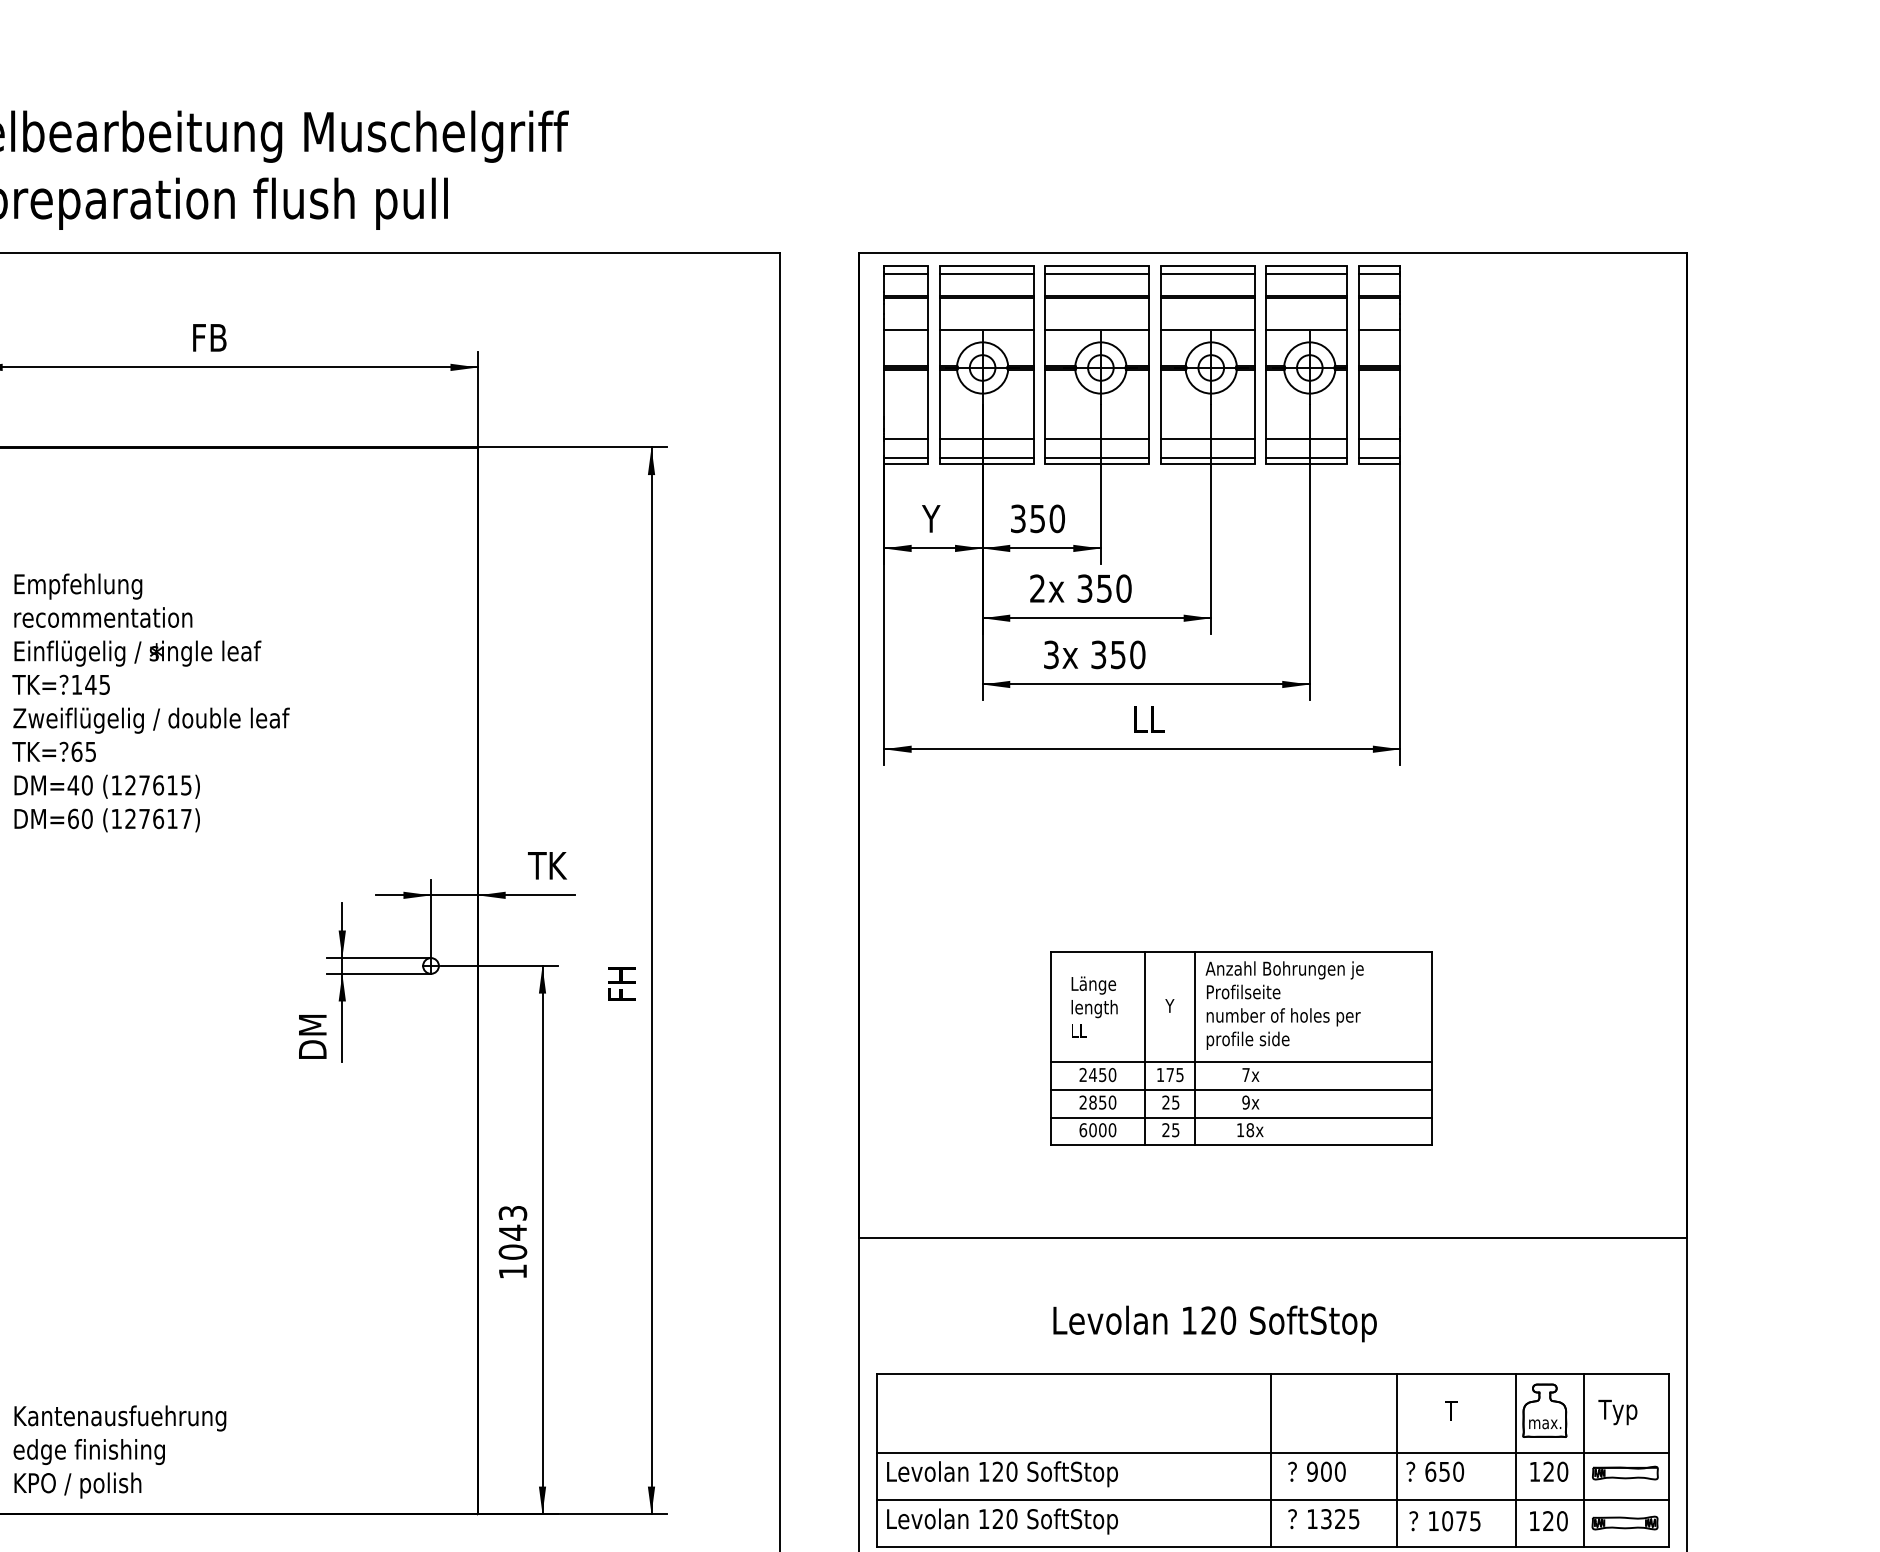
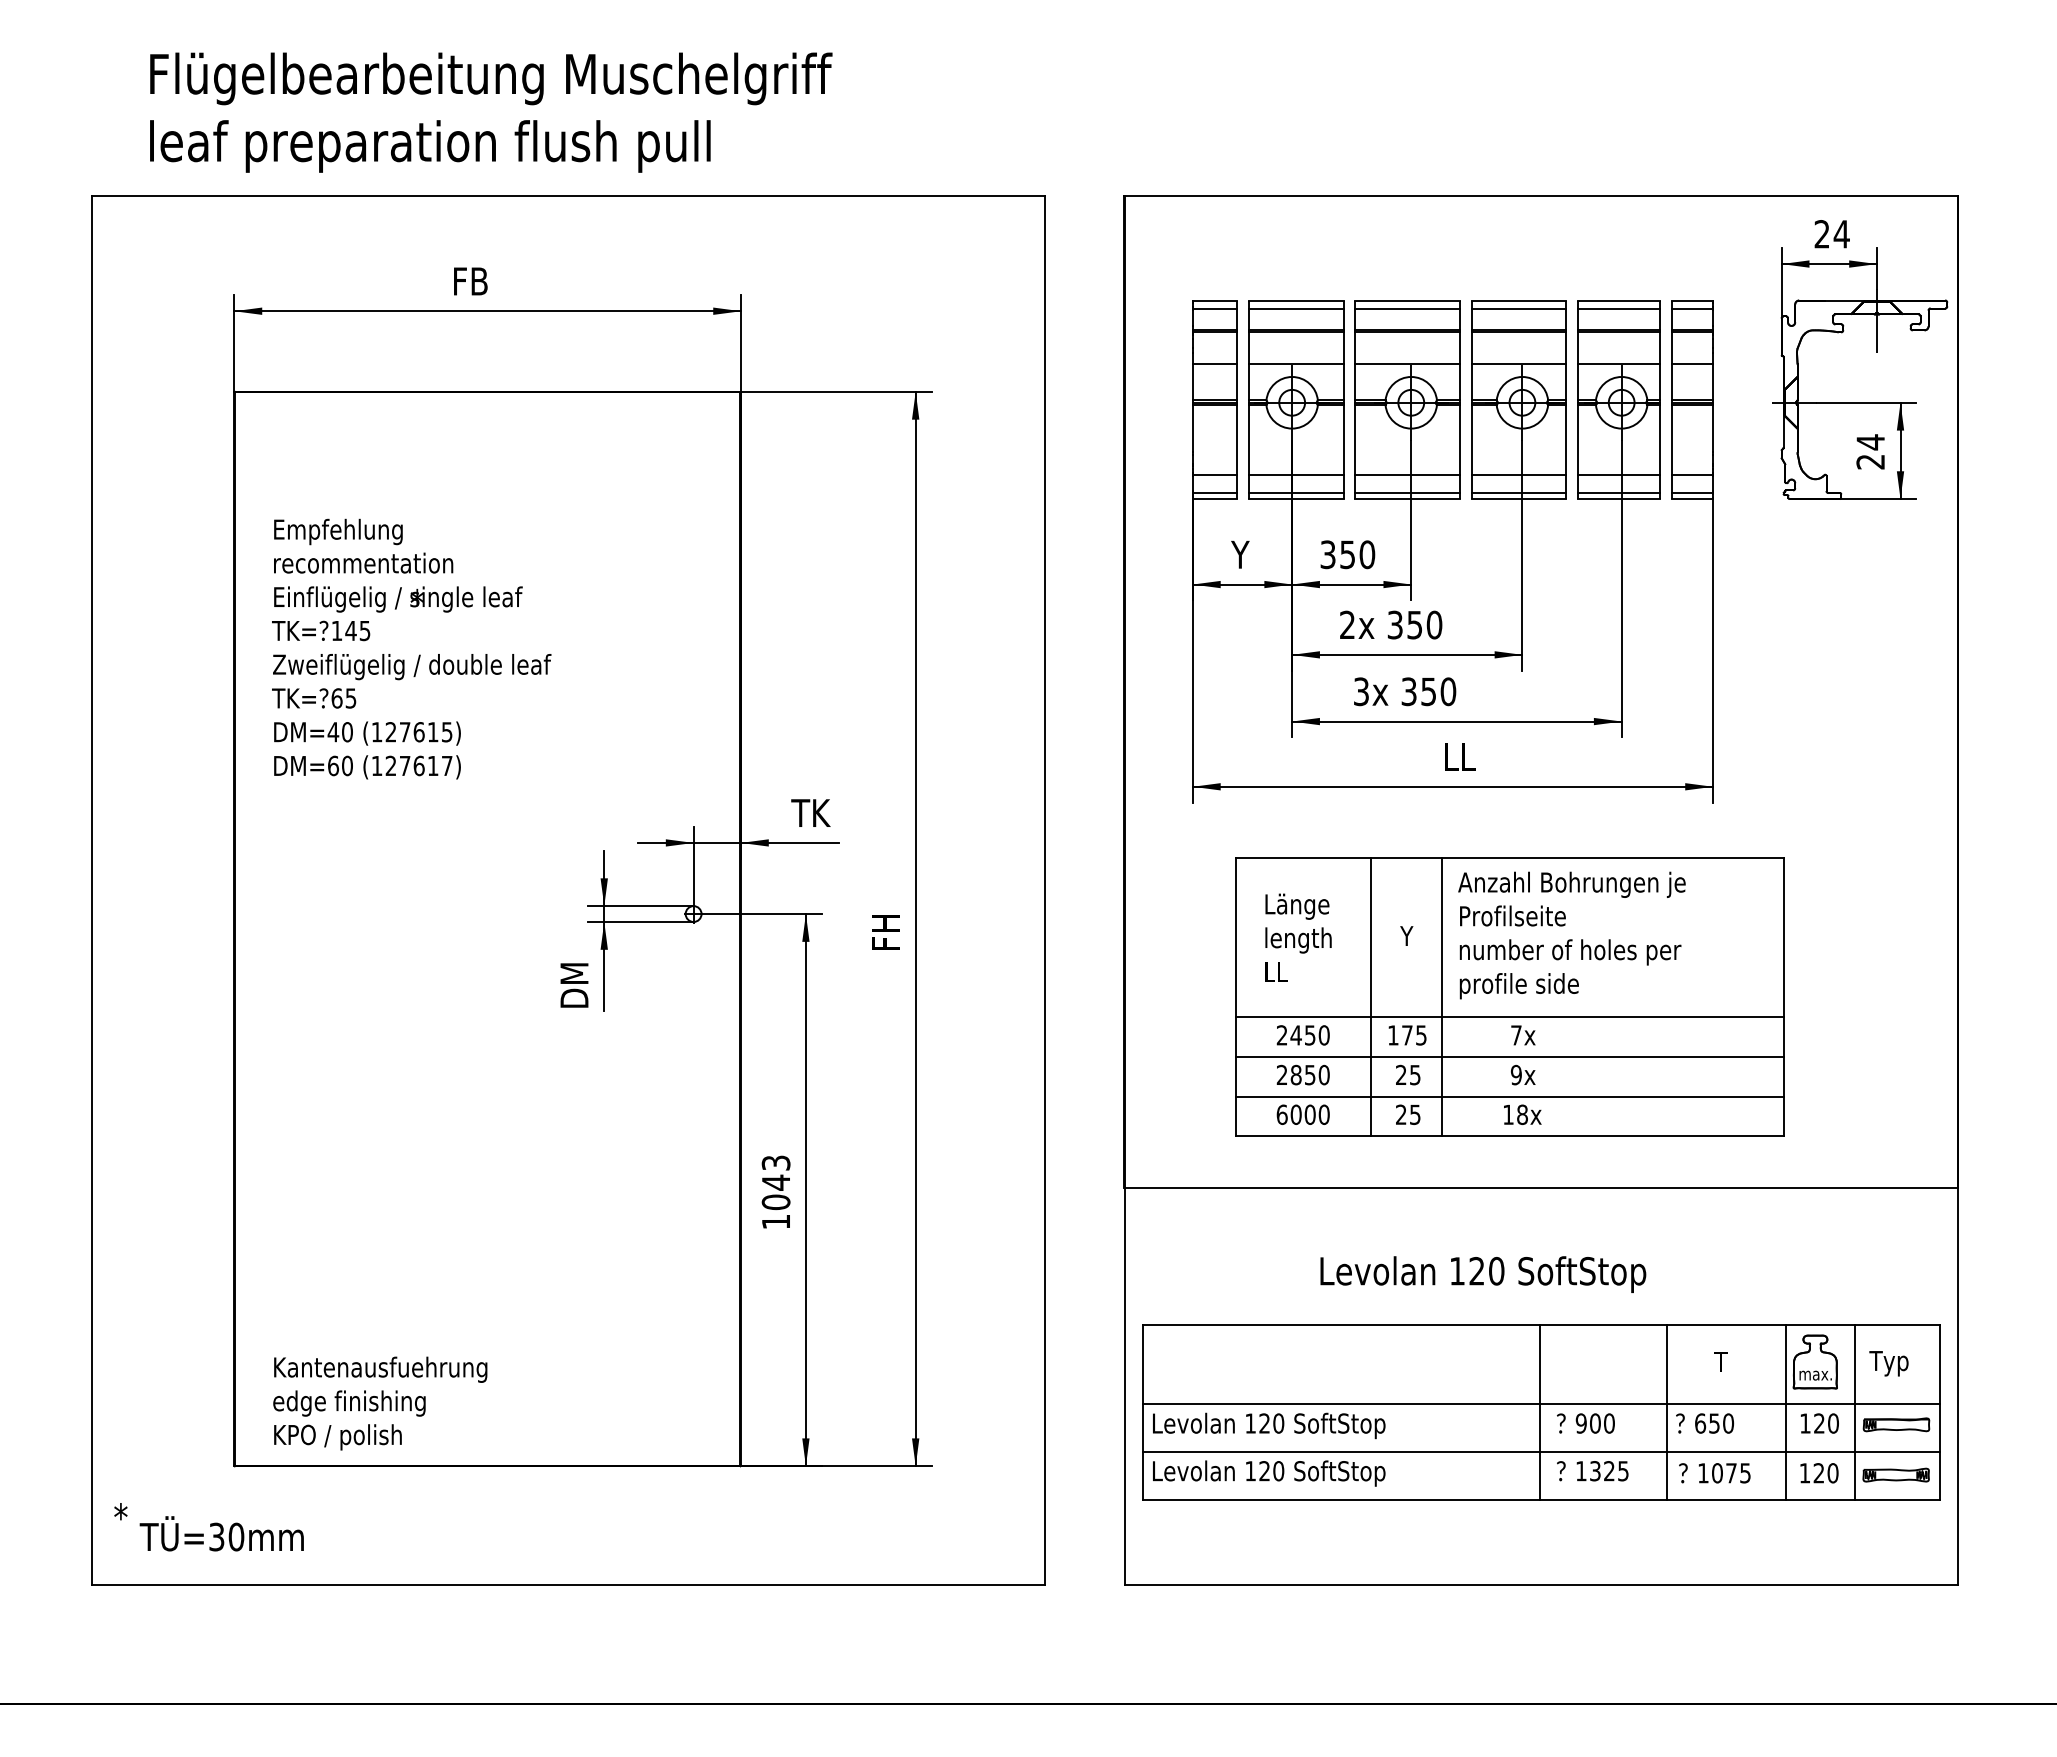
part: (1605, 408) -> (1876, 352), added
part: (1101, 515) -> (1411, 551), moved
part: (1241, 1047) -> (1509, 996), size x1.43

